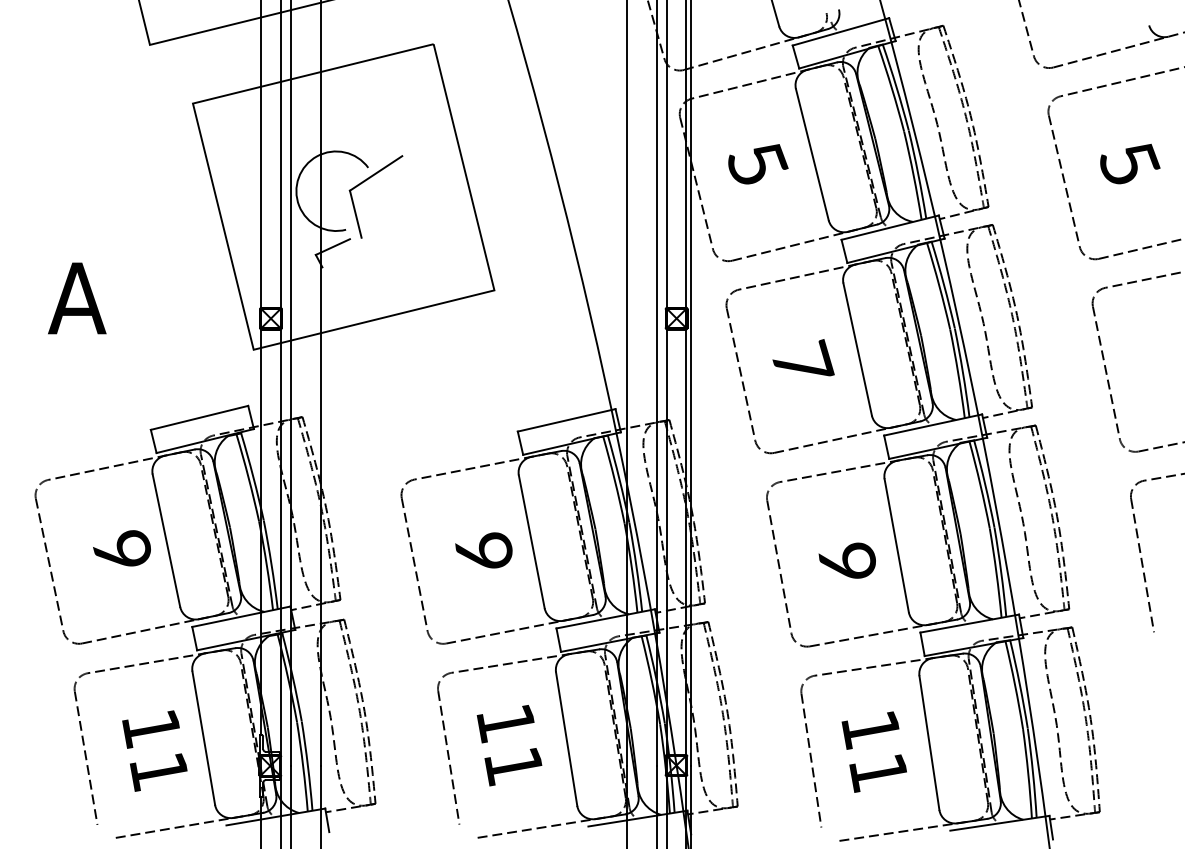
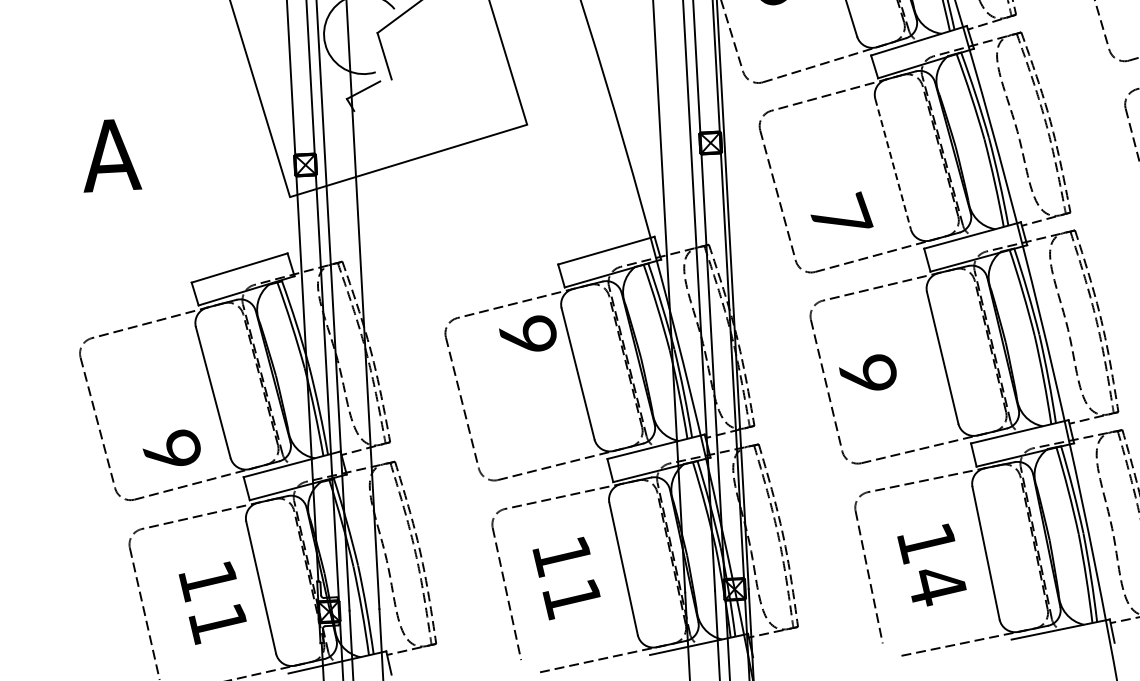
line: (857, 349) -> (892, 164), solid -> dashed
text: (803, 357) -> (841, 211), moved
text: (121, 548) -> (171, 448), moved
text: (483, 550) -> (527, 334), moved
text: (846, 560) -> (867, 372), moved
text: (878, 773) -> (936, 586), 11 -> 14

